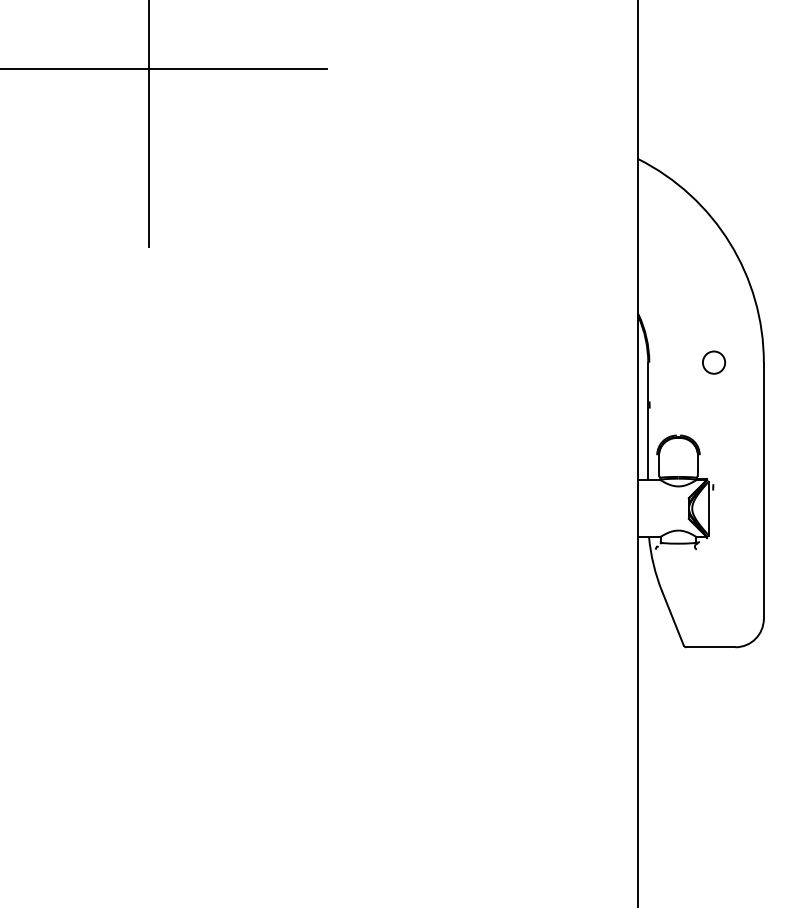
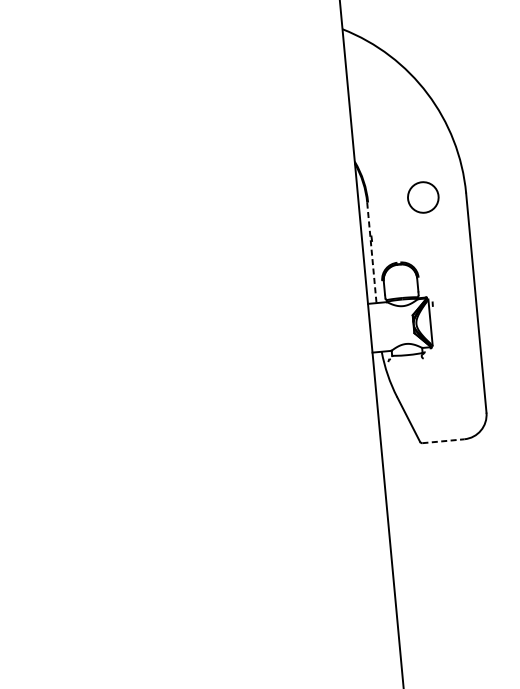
circle: (714, 362) -> (423, 197), size x1.6
line: (648, 421) -> (372, 252), solid -> dashed
line: (710, 647) -> (443, 441), solid -> dashed

